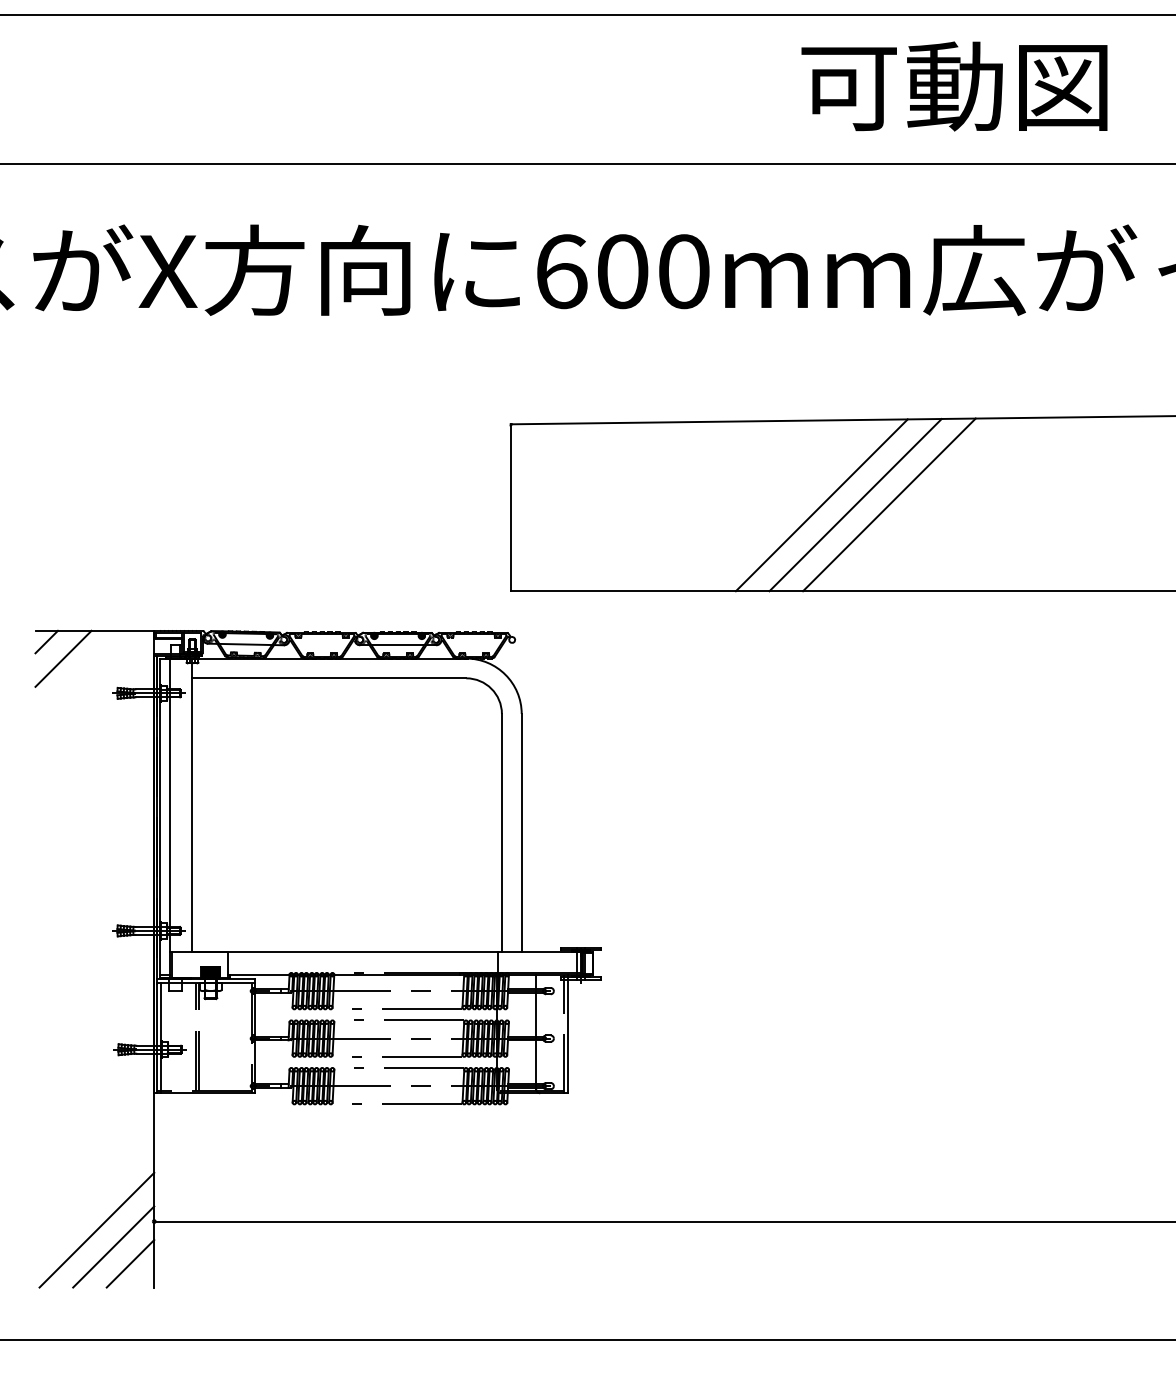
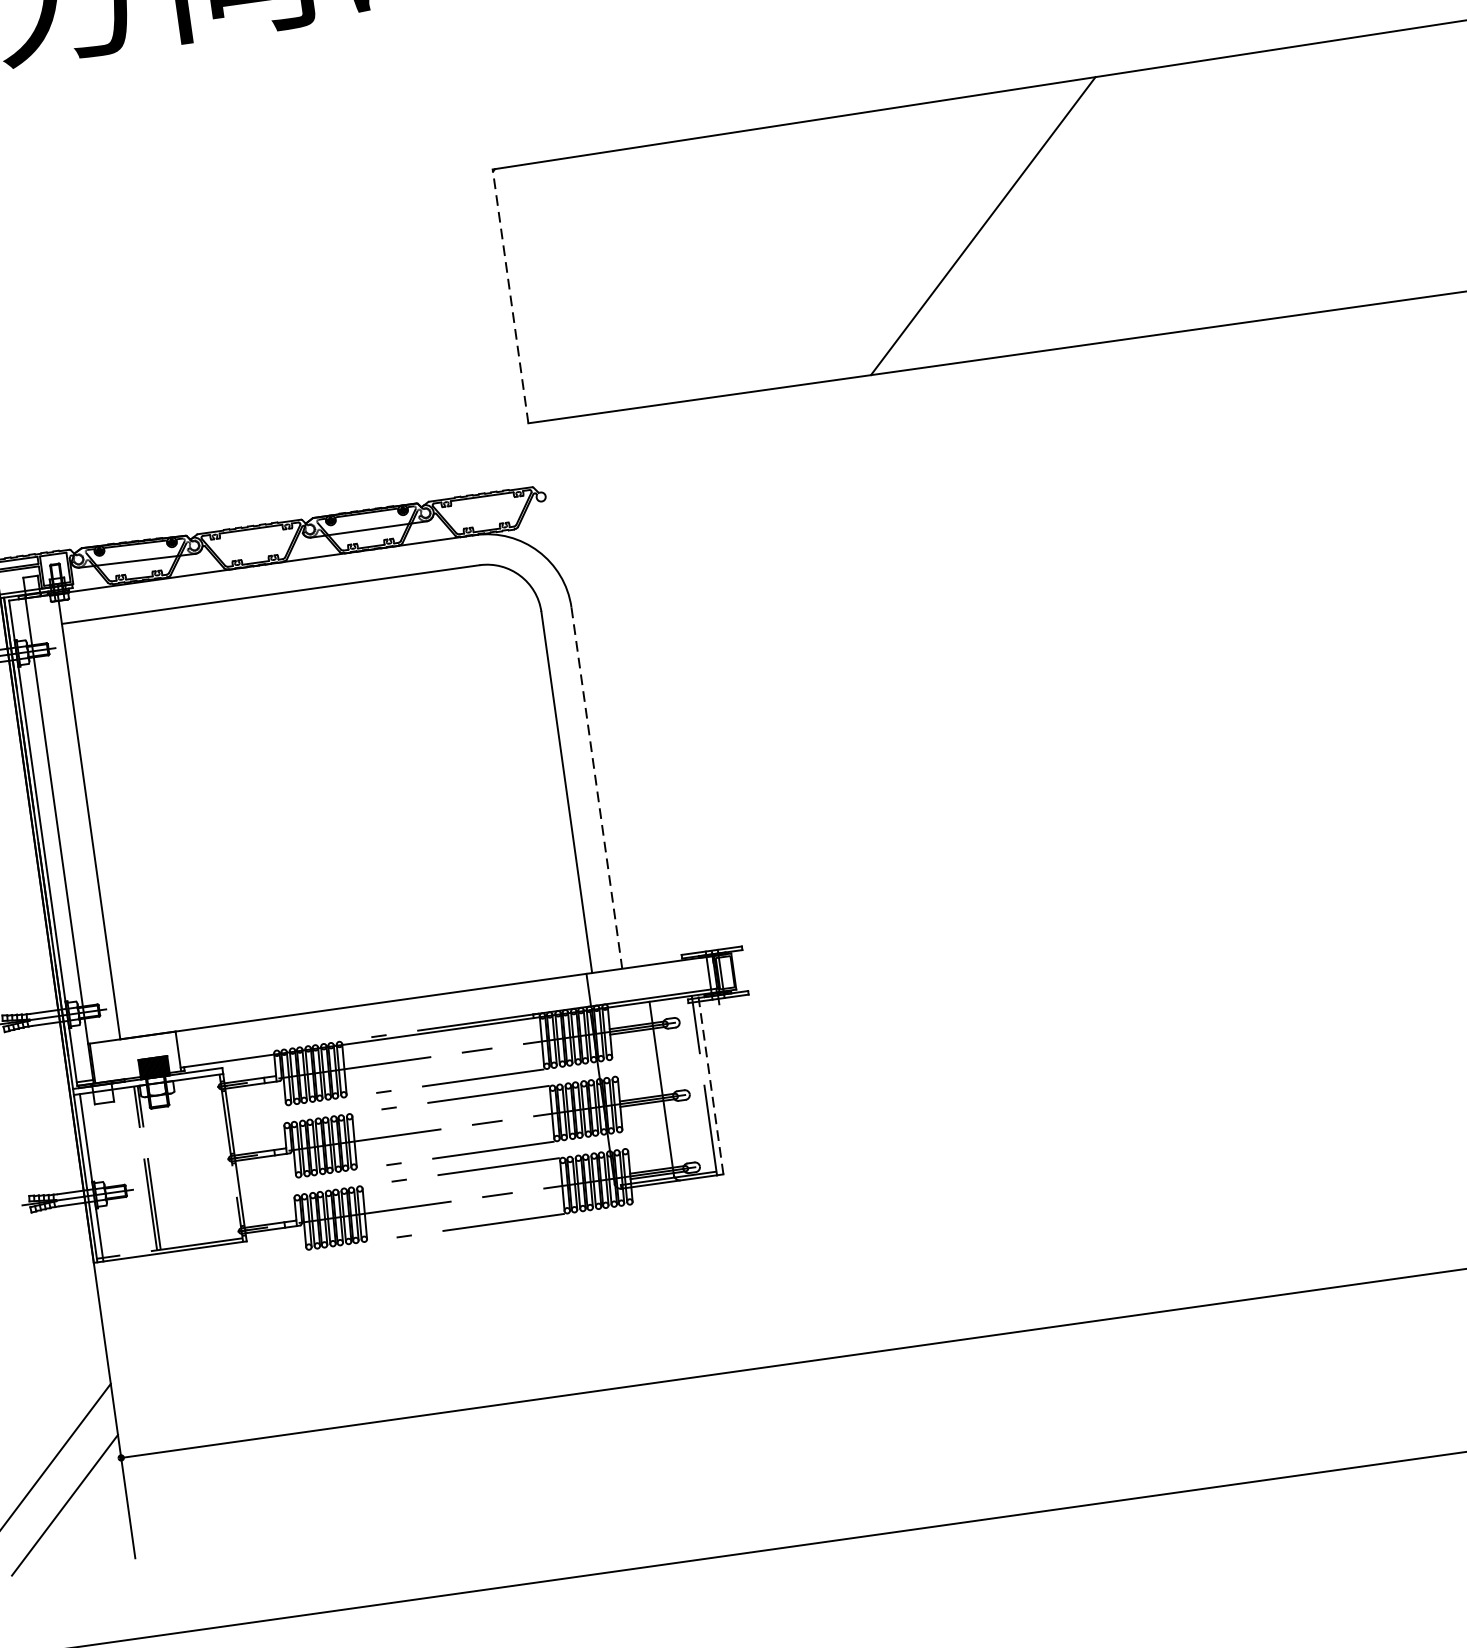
line: (889, 504) -> (1086, 210), removed
line: (855, 505) -> (1034, 219), removed
line: (510, 507) -> (510, 295), solid -> dashed
line: (521, 832) -> (596, 787), solid -> dashed
line: (568, 1034) -> (711, 1084), solid -> dashed
line: (130, 1263) -> (94, 1526), removed

